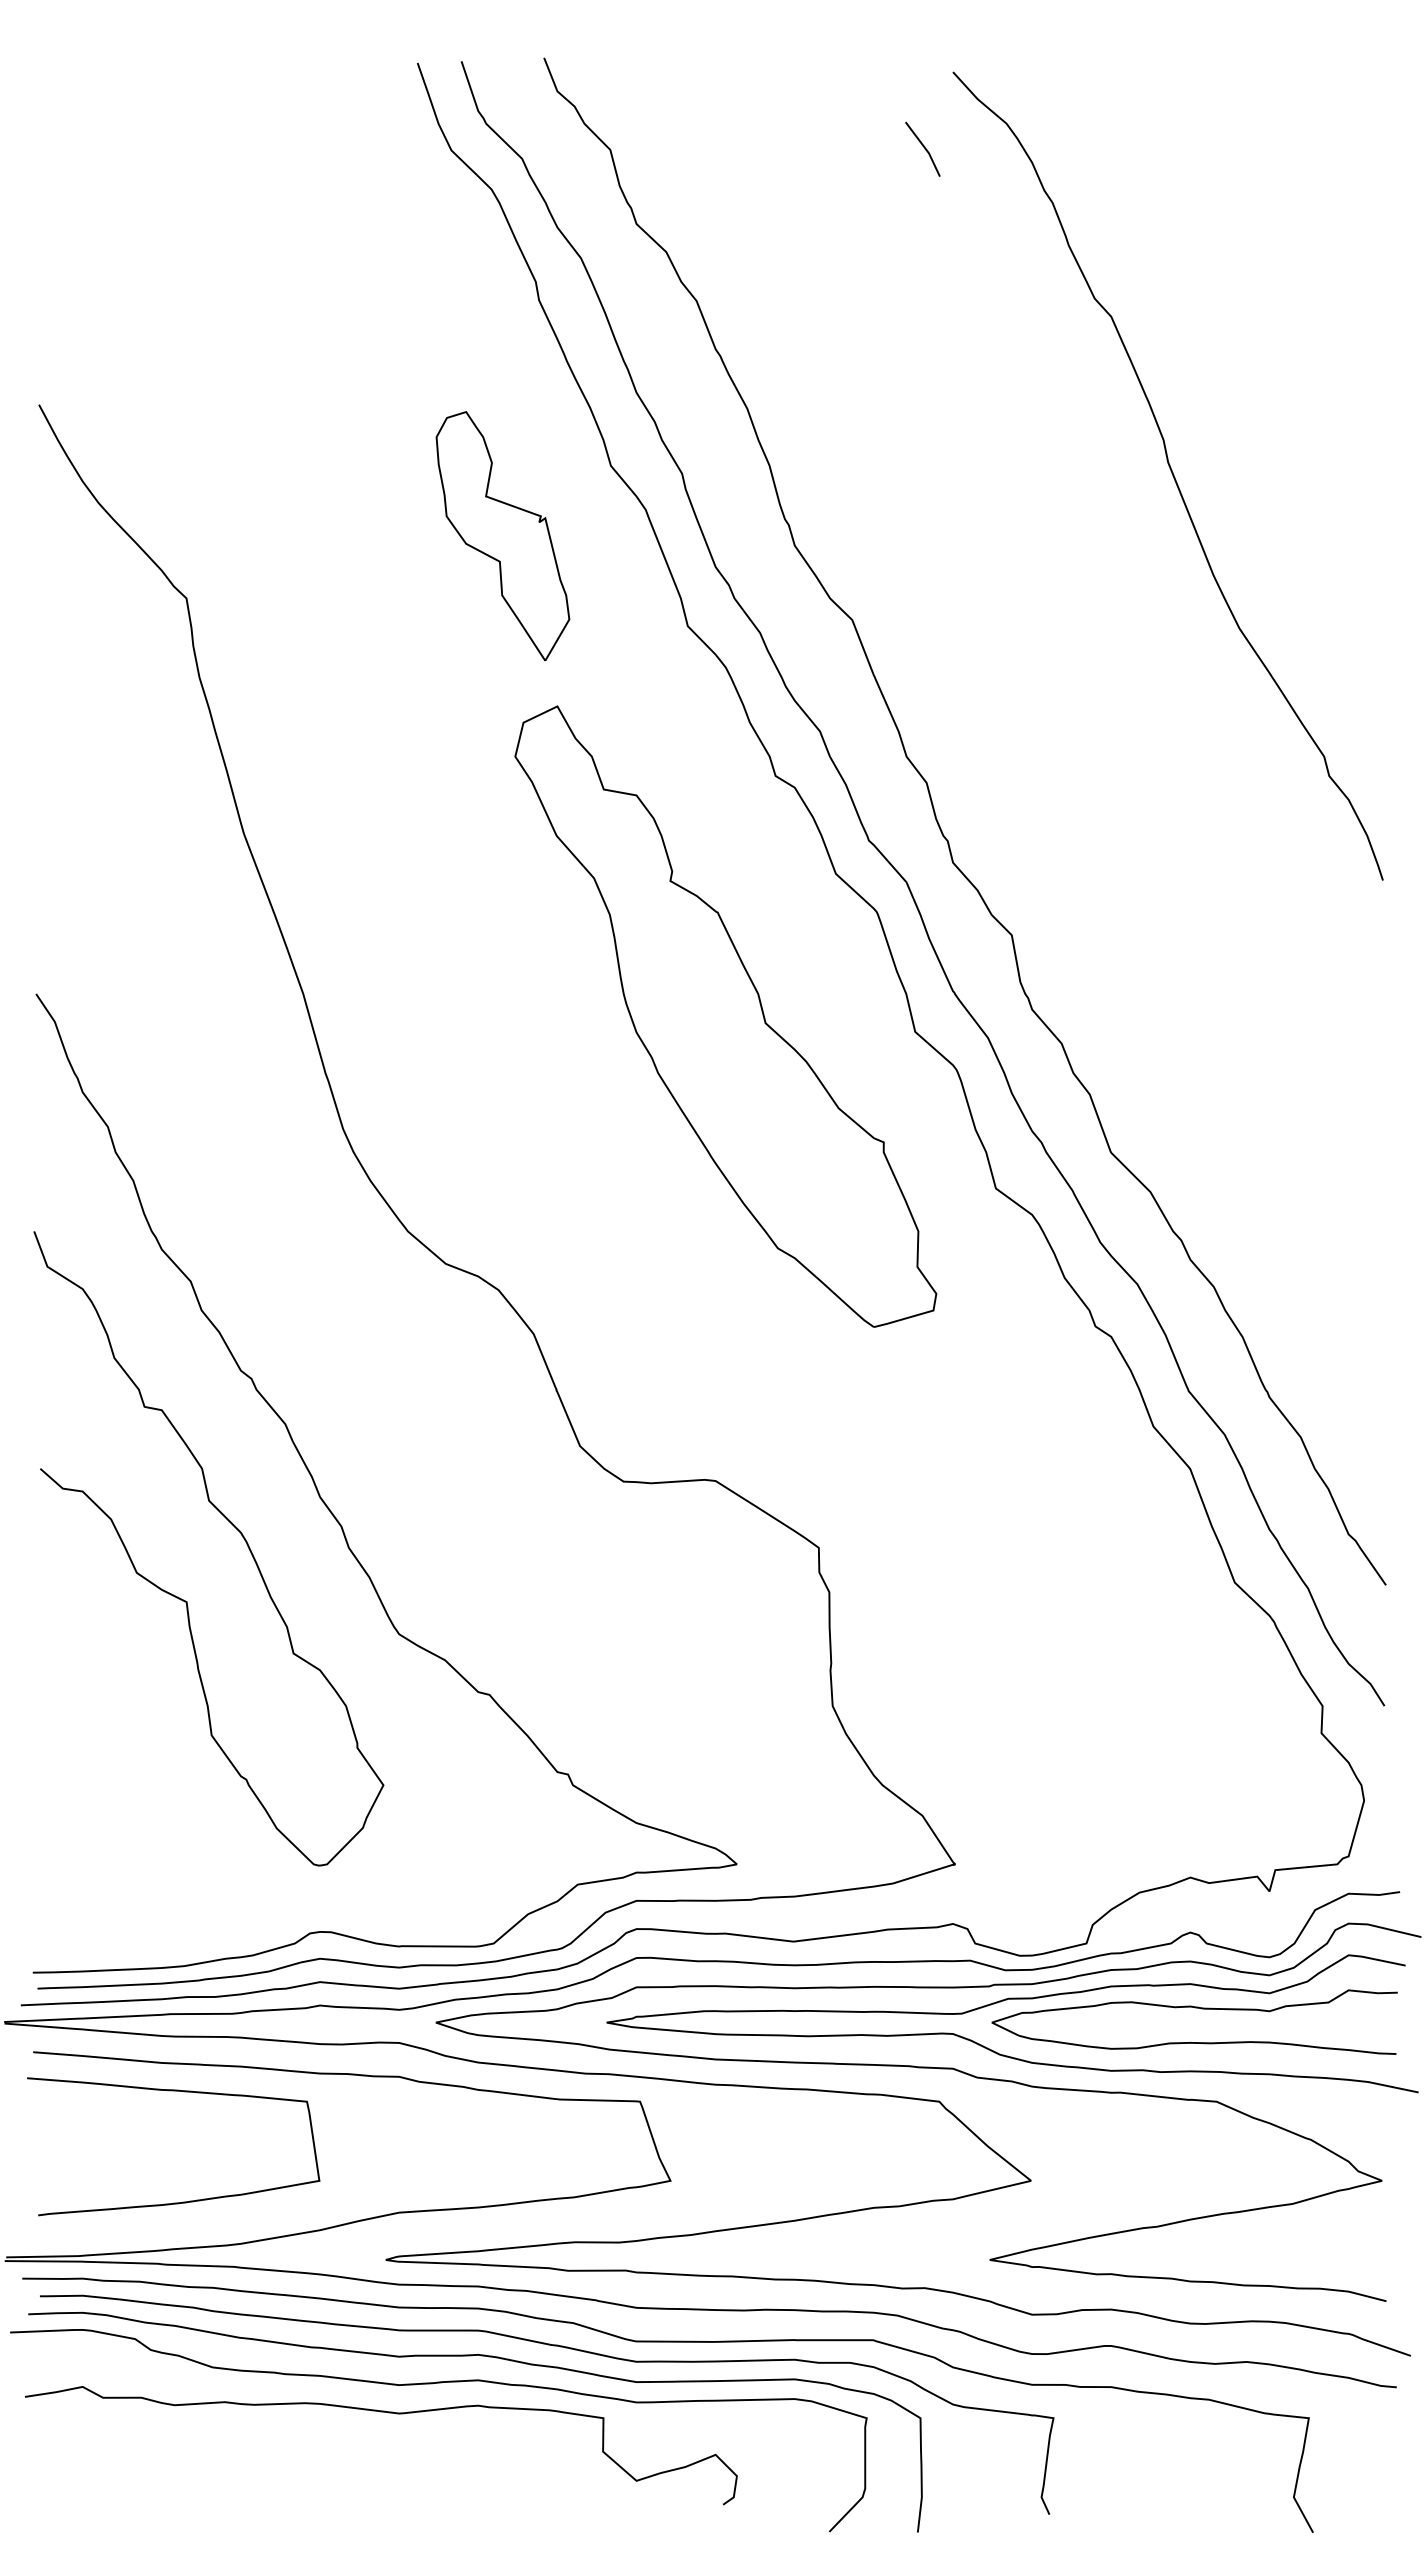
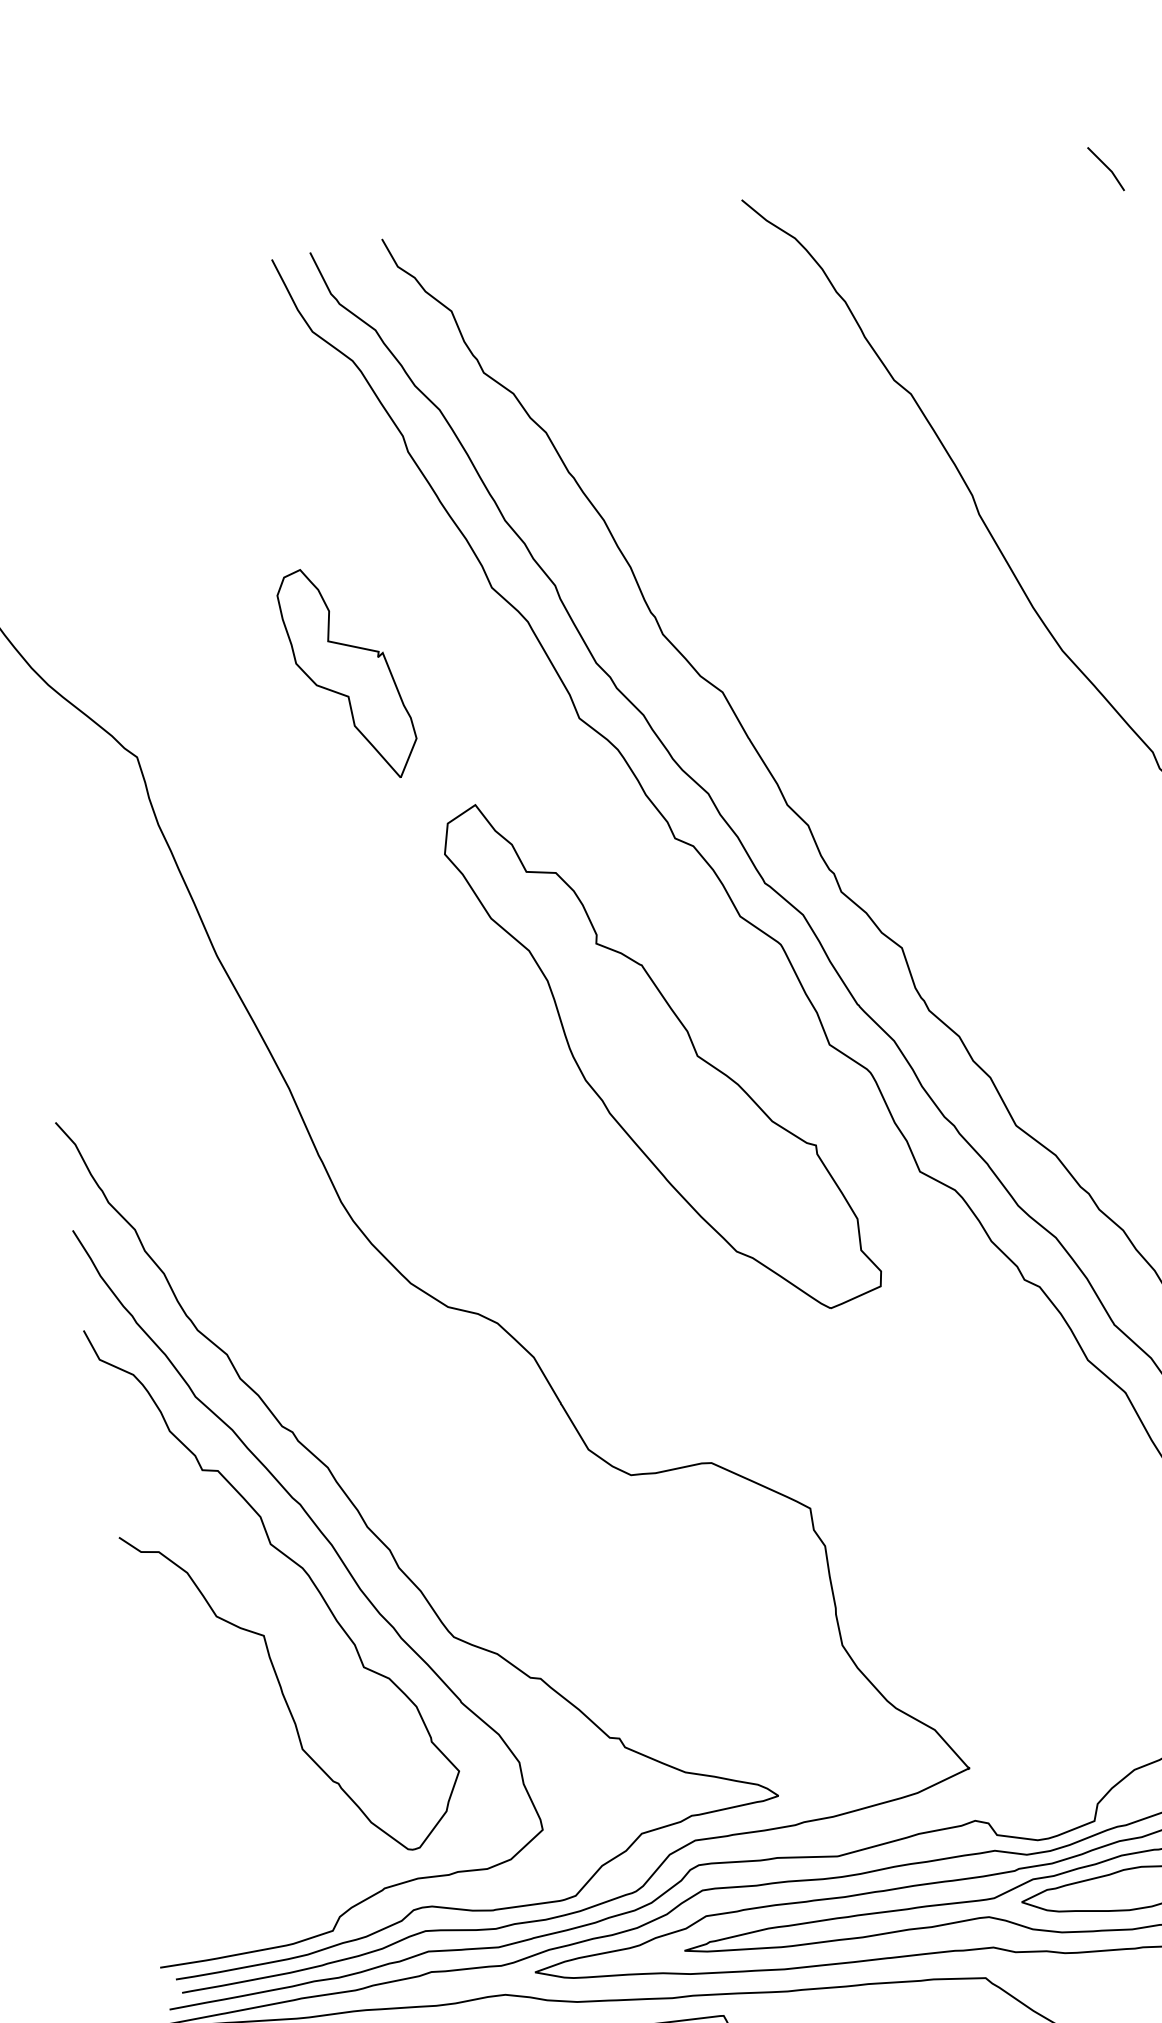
line: (923, 147) -> (1106, 167), moved
part: (502, 535) -> (347, 673), moved
curve: (280, 1521) -> (335, 1553), added

